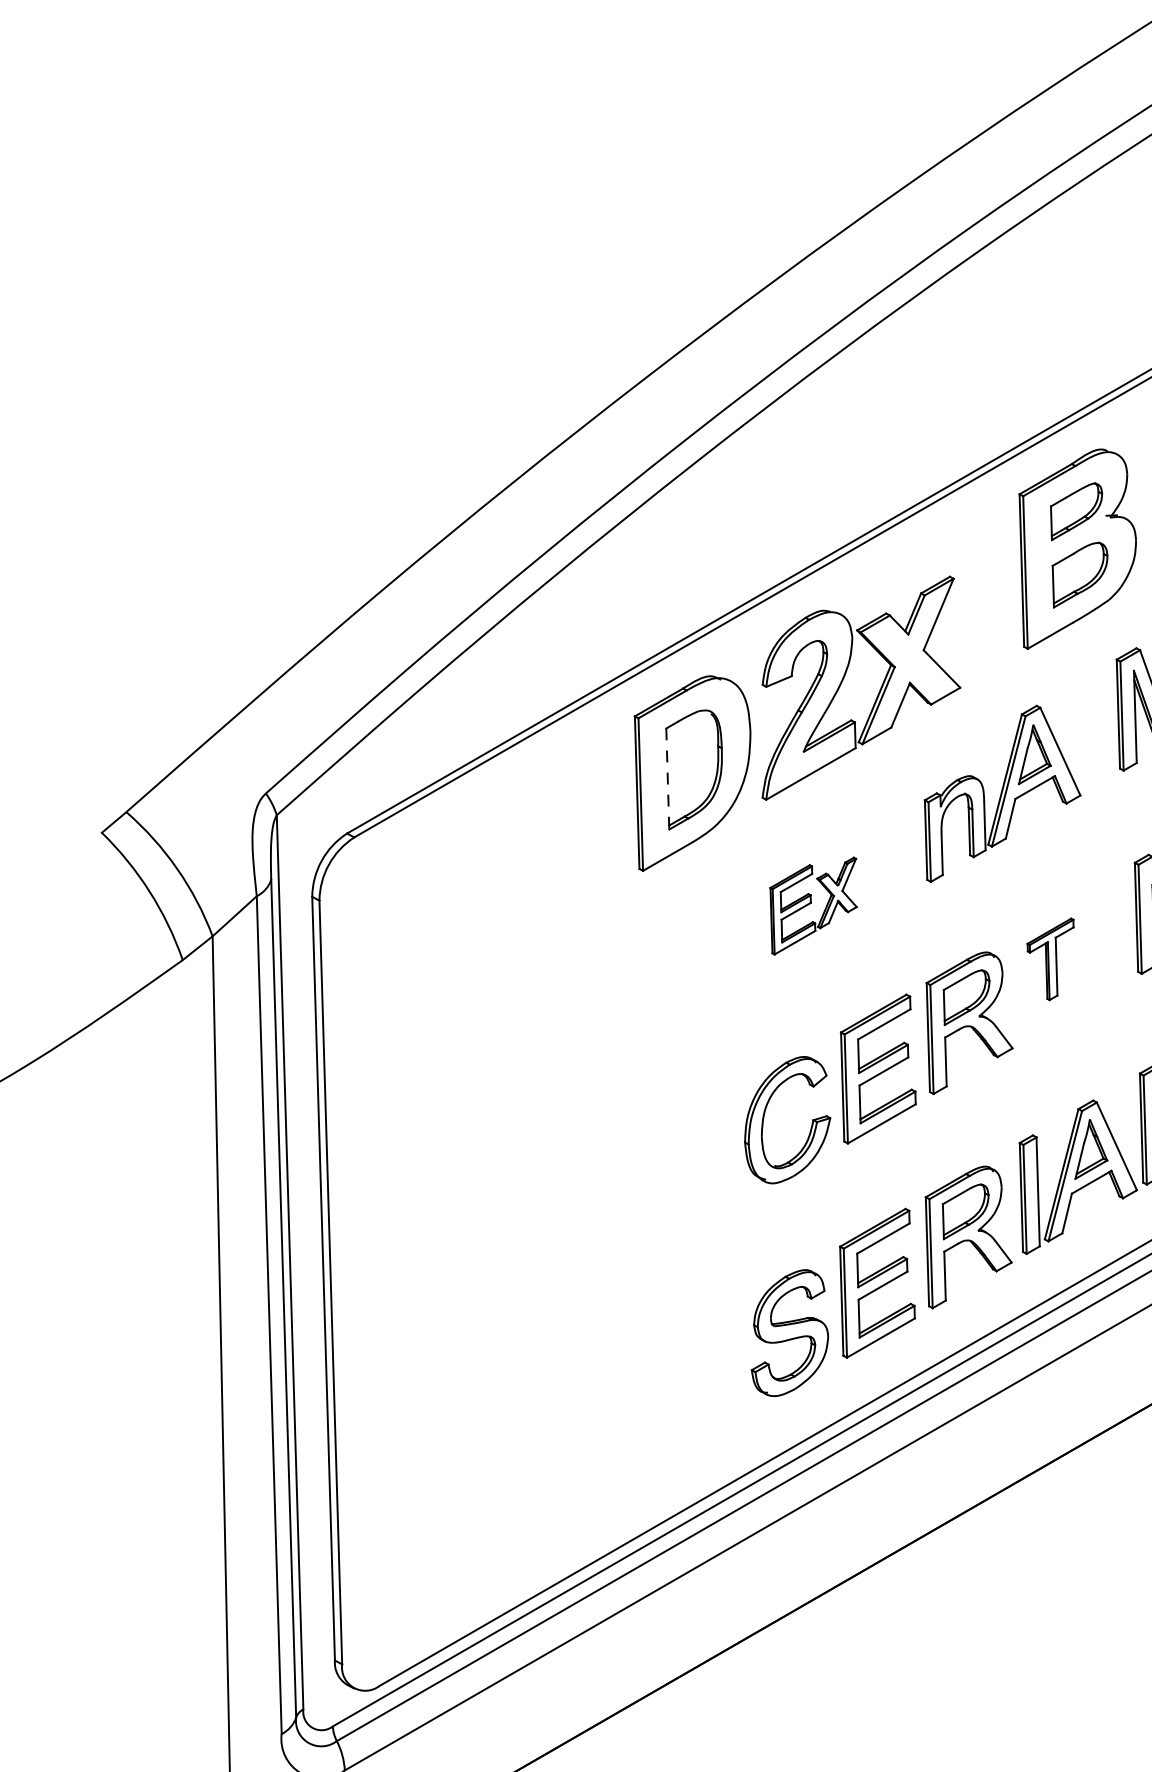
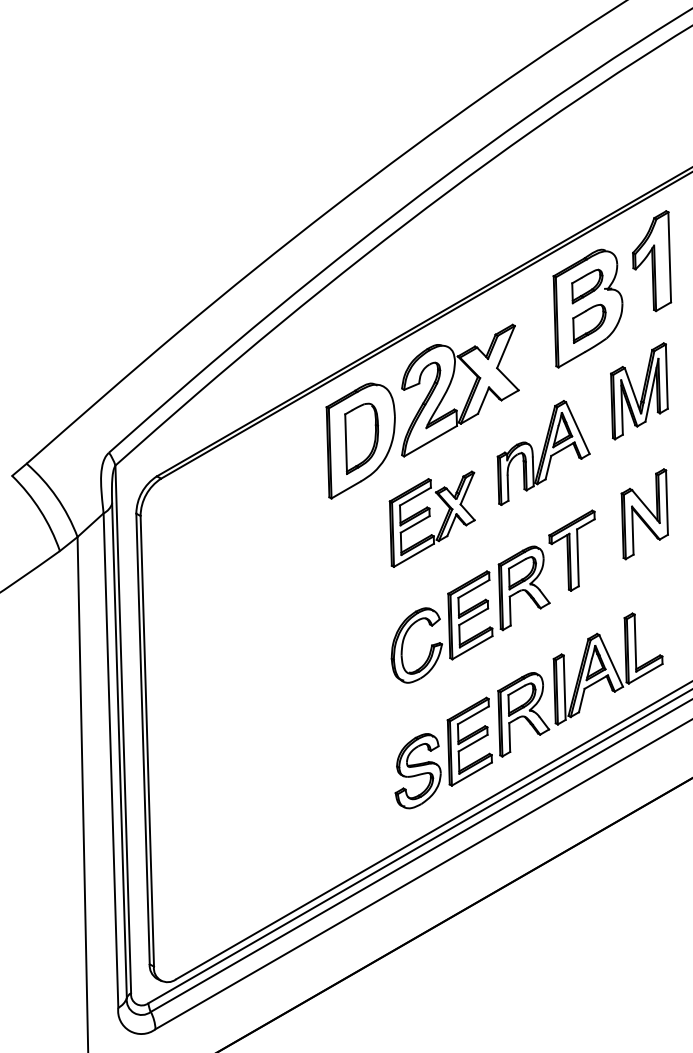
line: (668, 779) -> (346, 444), dashed -> solid
part: (812, 904) -> (431, 518), size x1.67
part: (1049, 959) -> (571, 550), size x1.67

